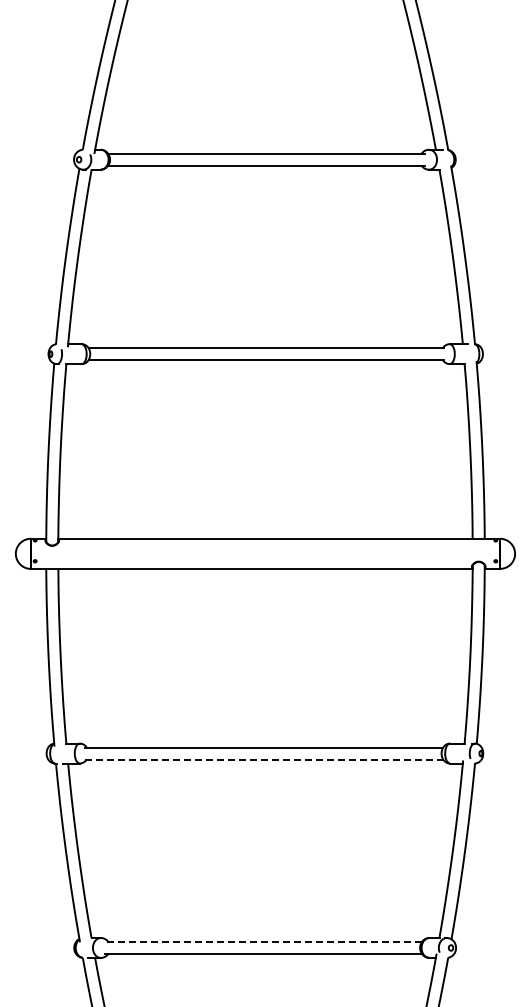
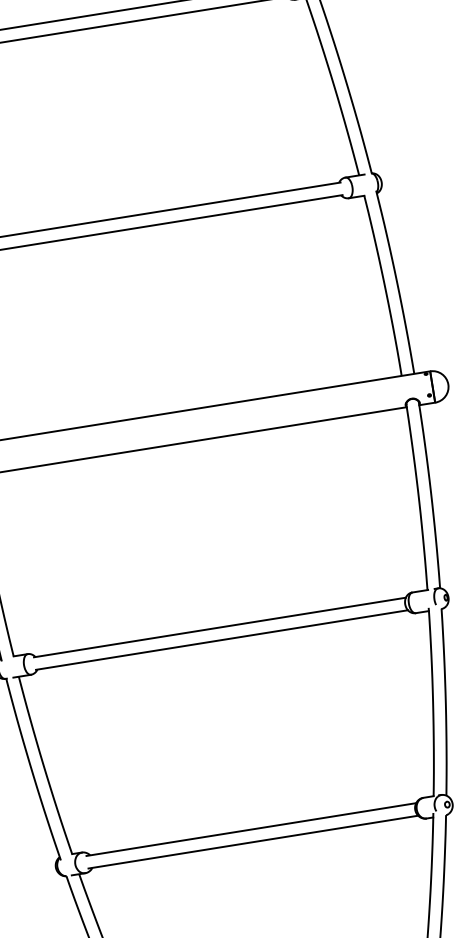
line: (264, 759) -> (222, 639), dashed -> solid
line: (263, 941) -> (251, 829), dashed -> solid

